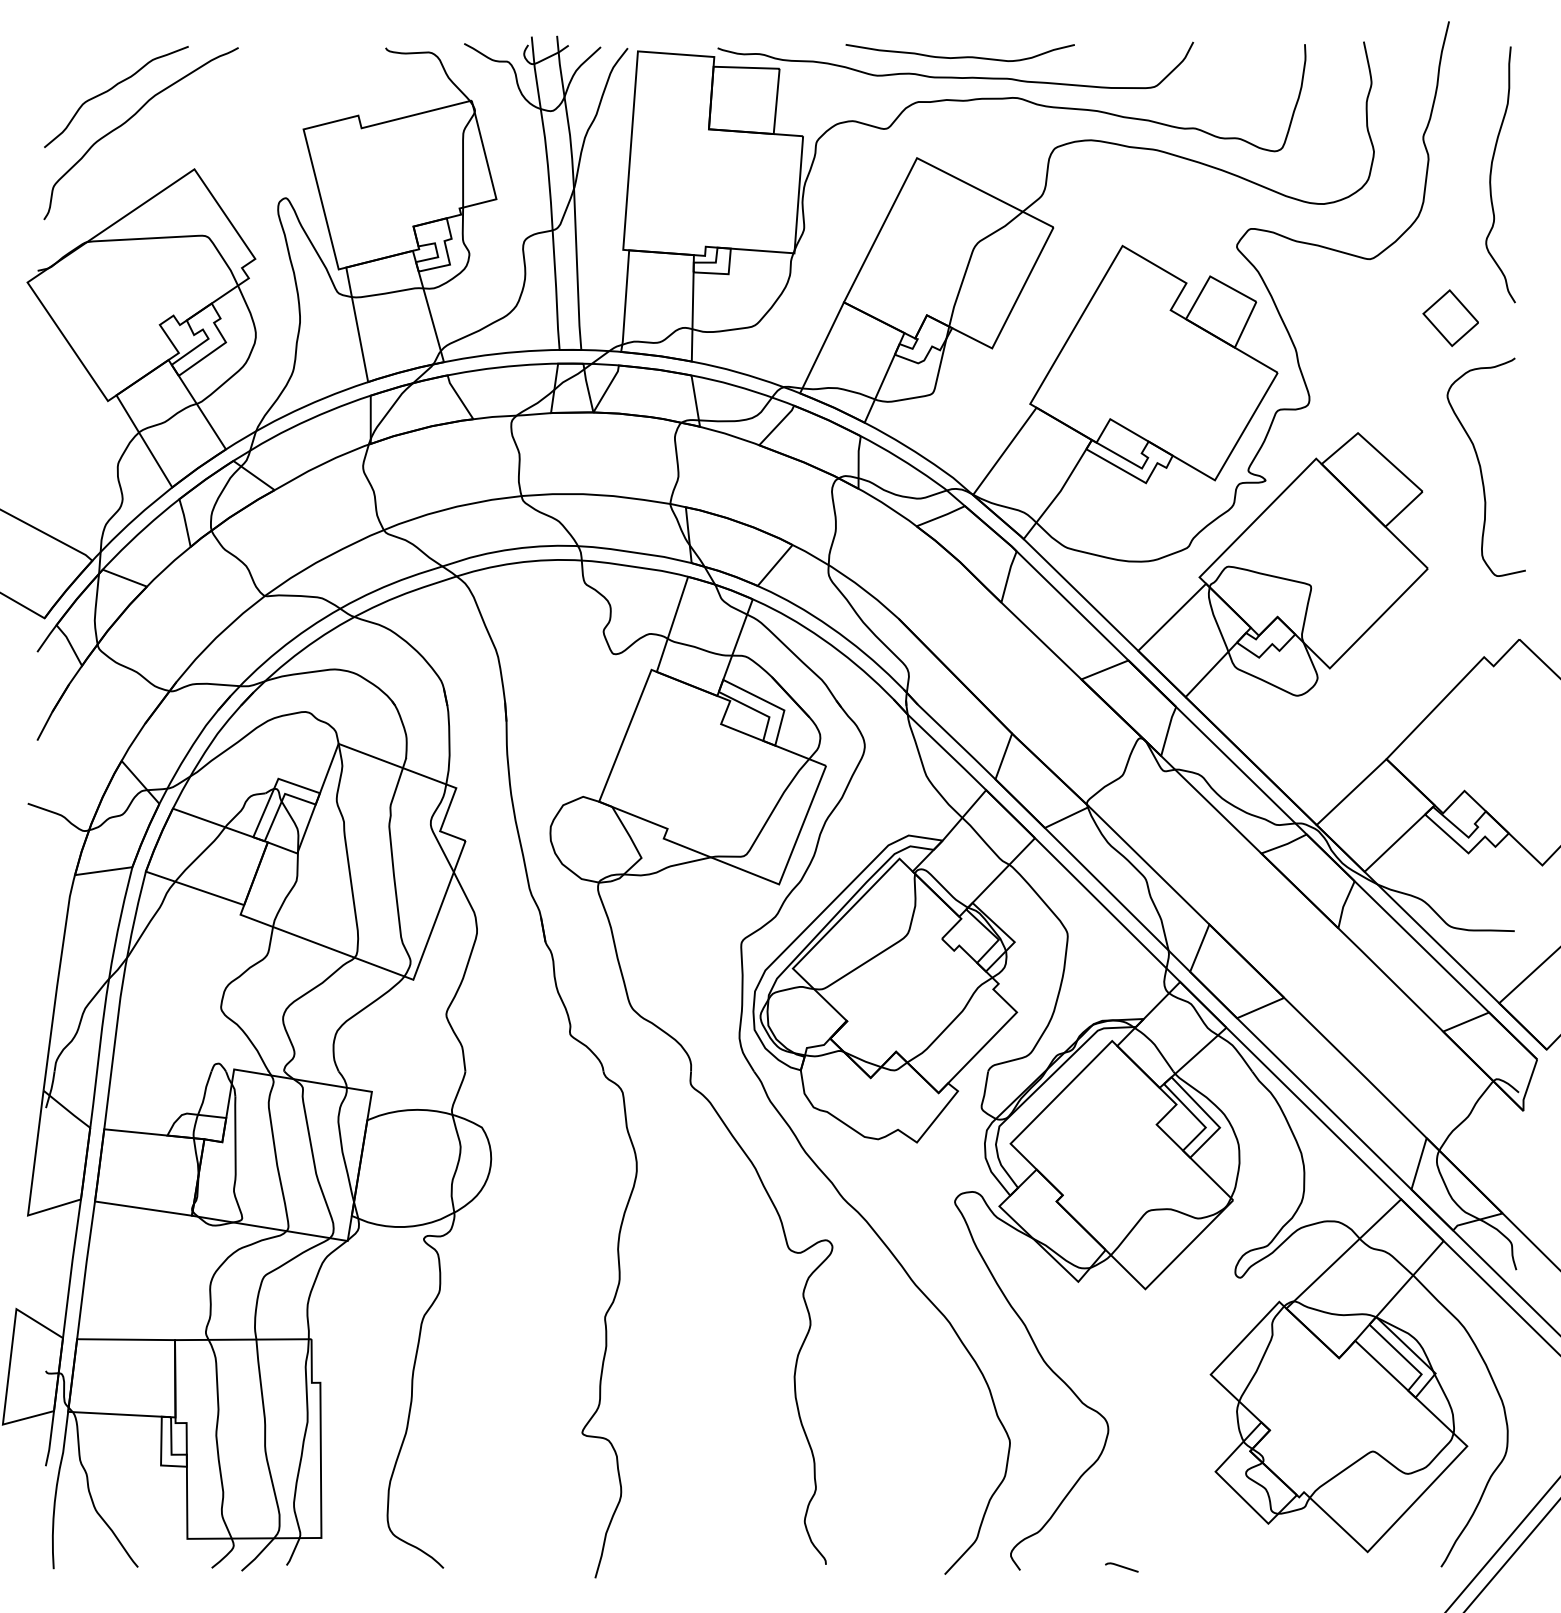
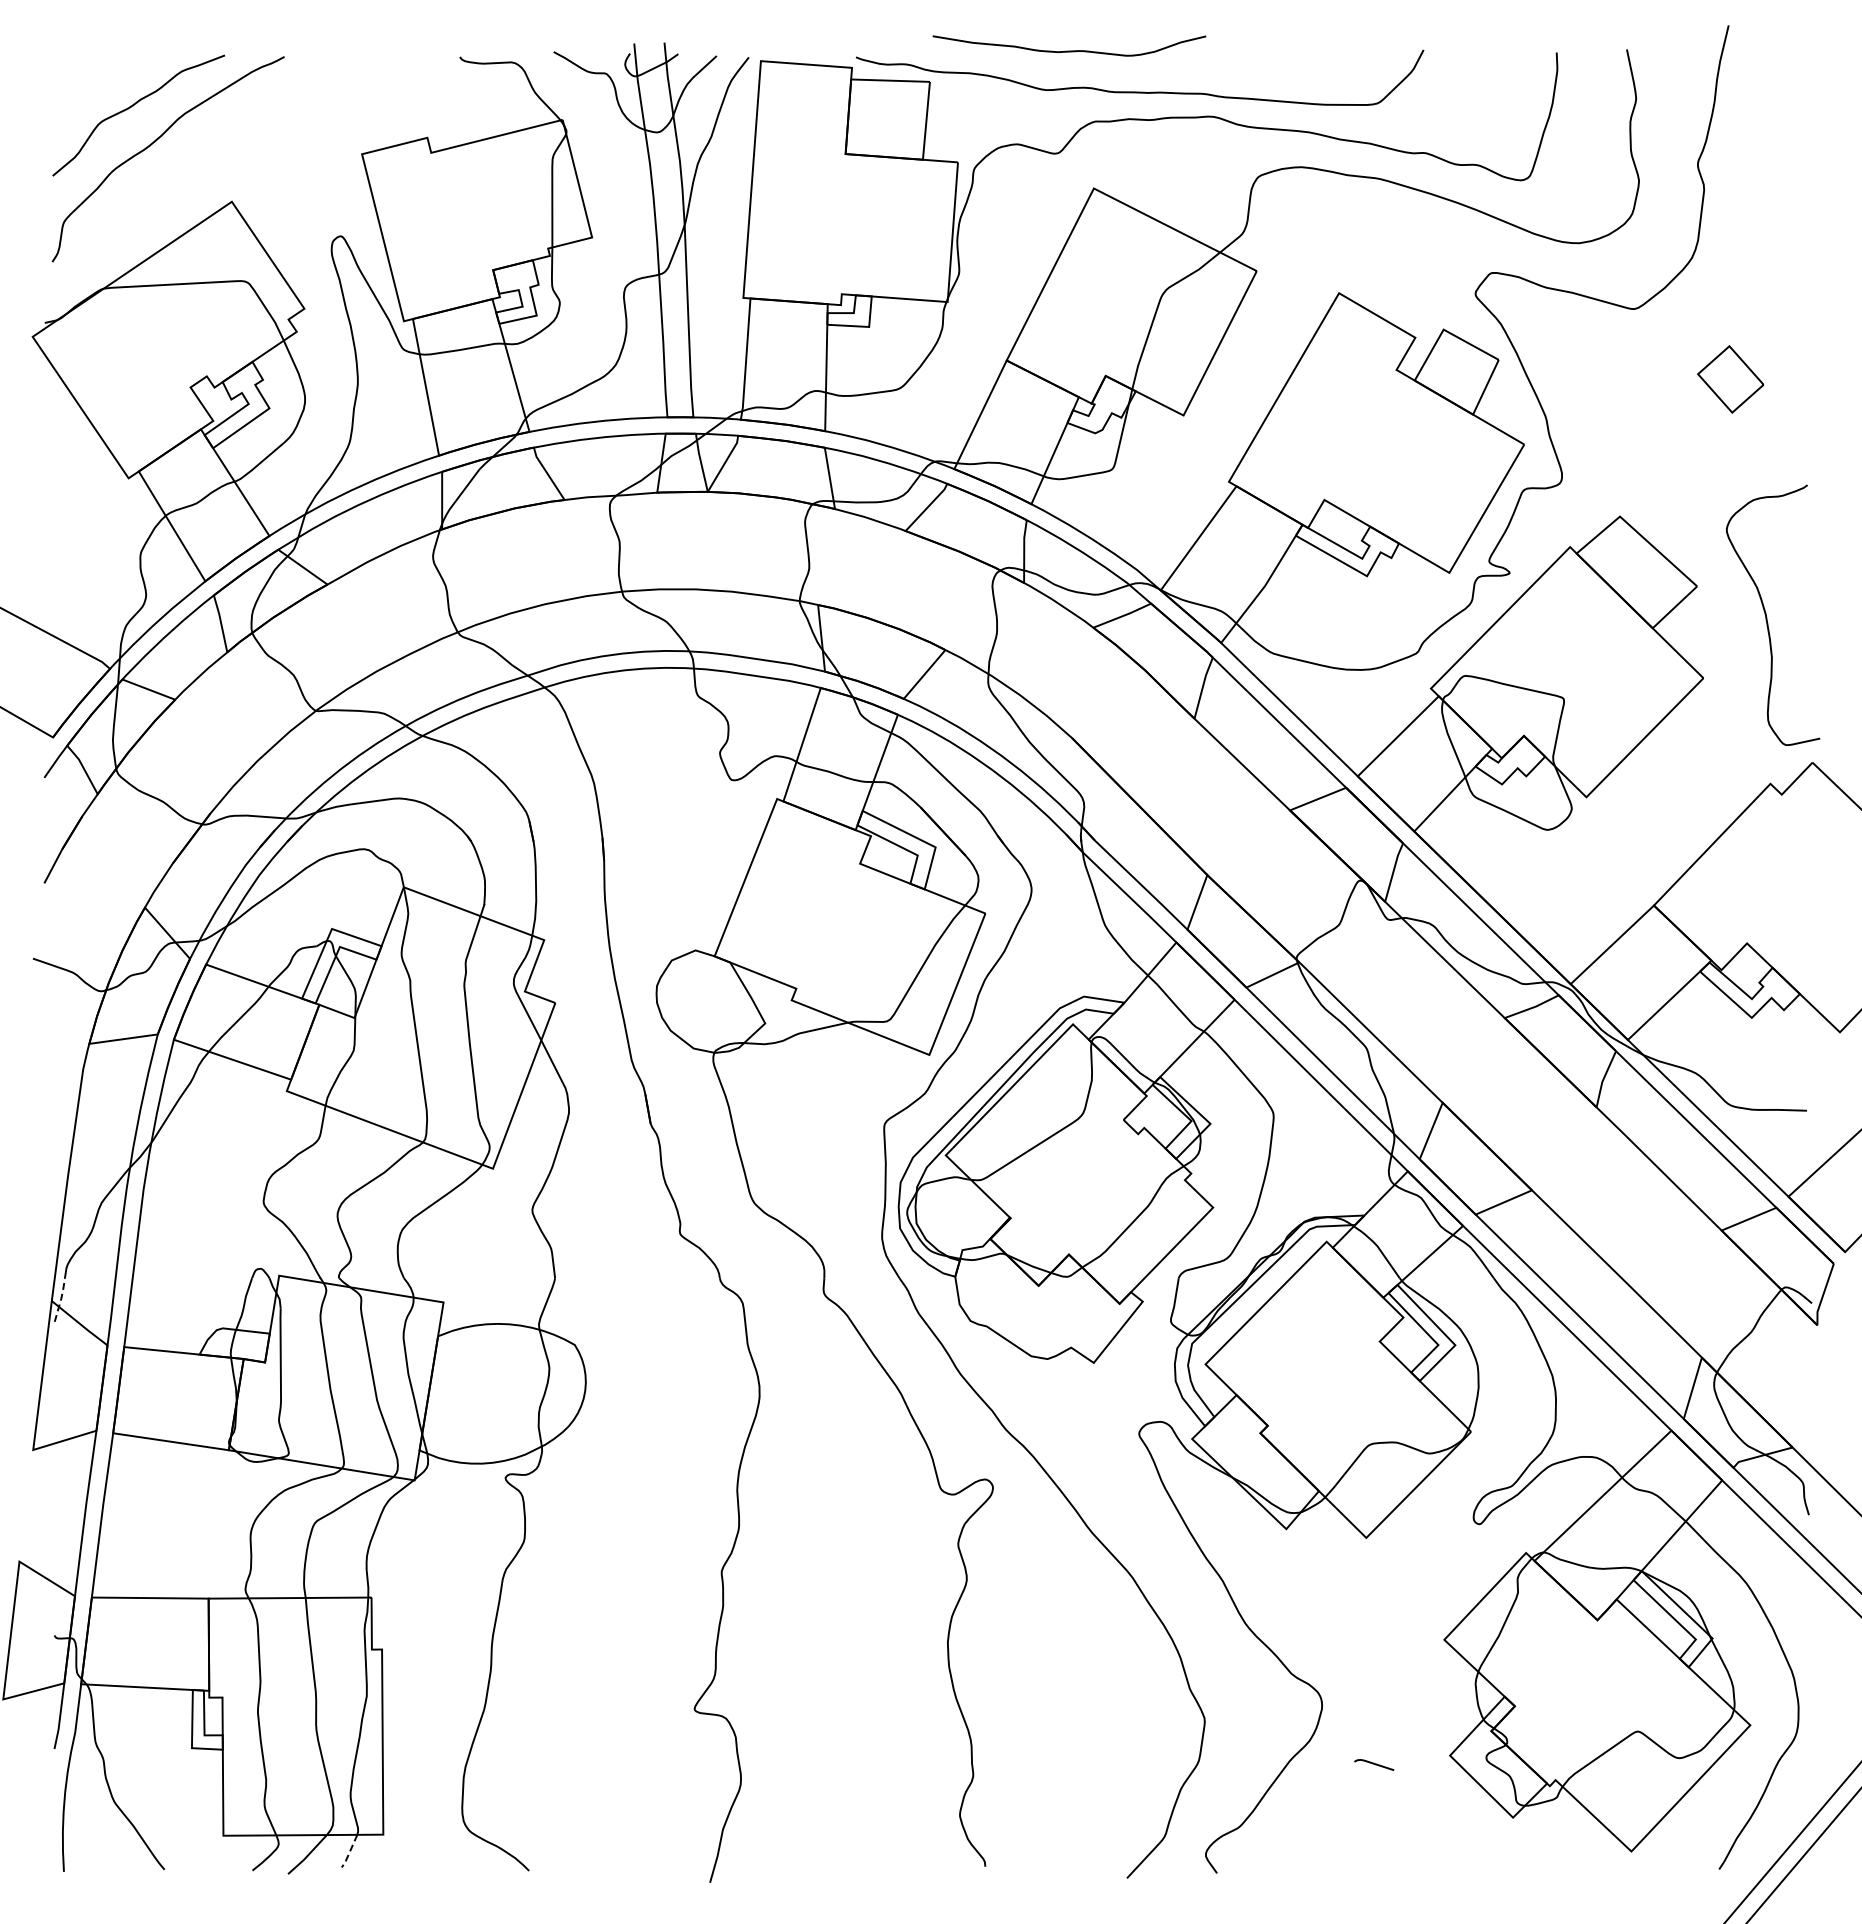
curve: (960, 56) -> (1069, 50), moved
curve: (1491, 174) -> (1779, 207), removed
curve: (1481, 469) -> (1767, 617), moved
line: (51, 1088) -> (61, 1298), solid -> dashed
line: (293, 1552) -> (349, 1852), solid -> dashed
line: (1122, 1567) -> (1374, 1764), moved

